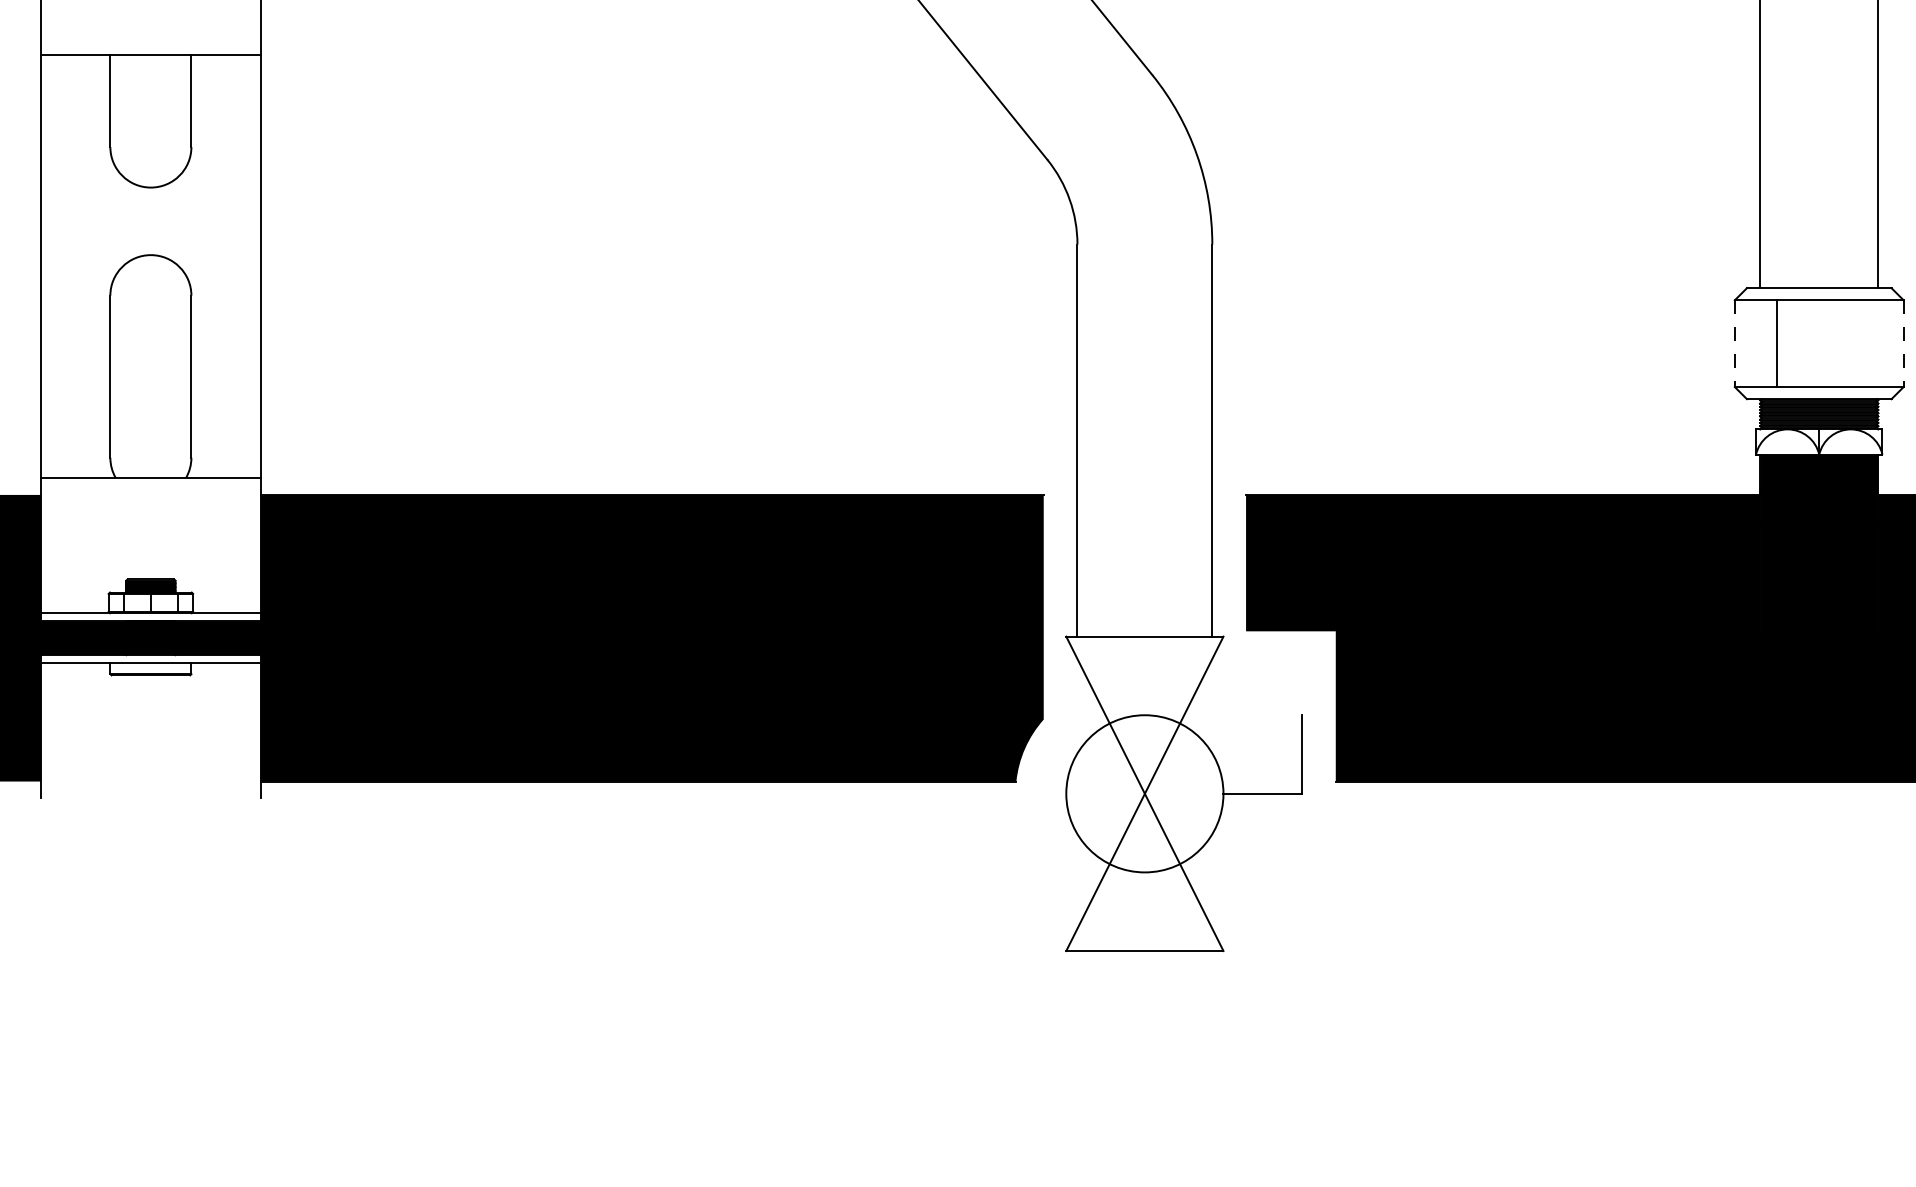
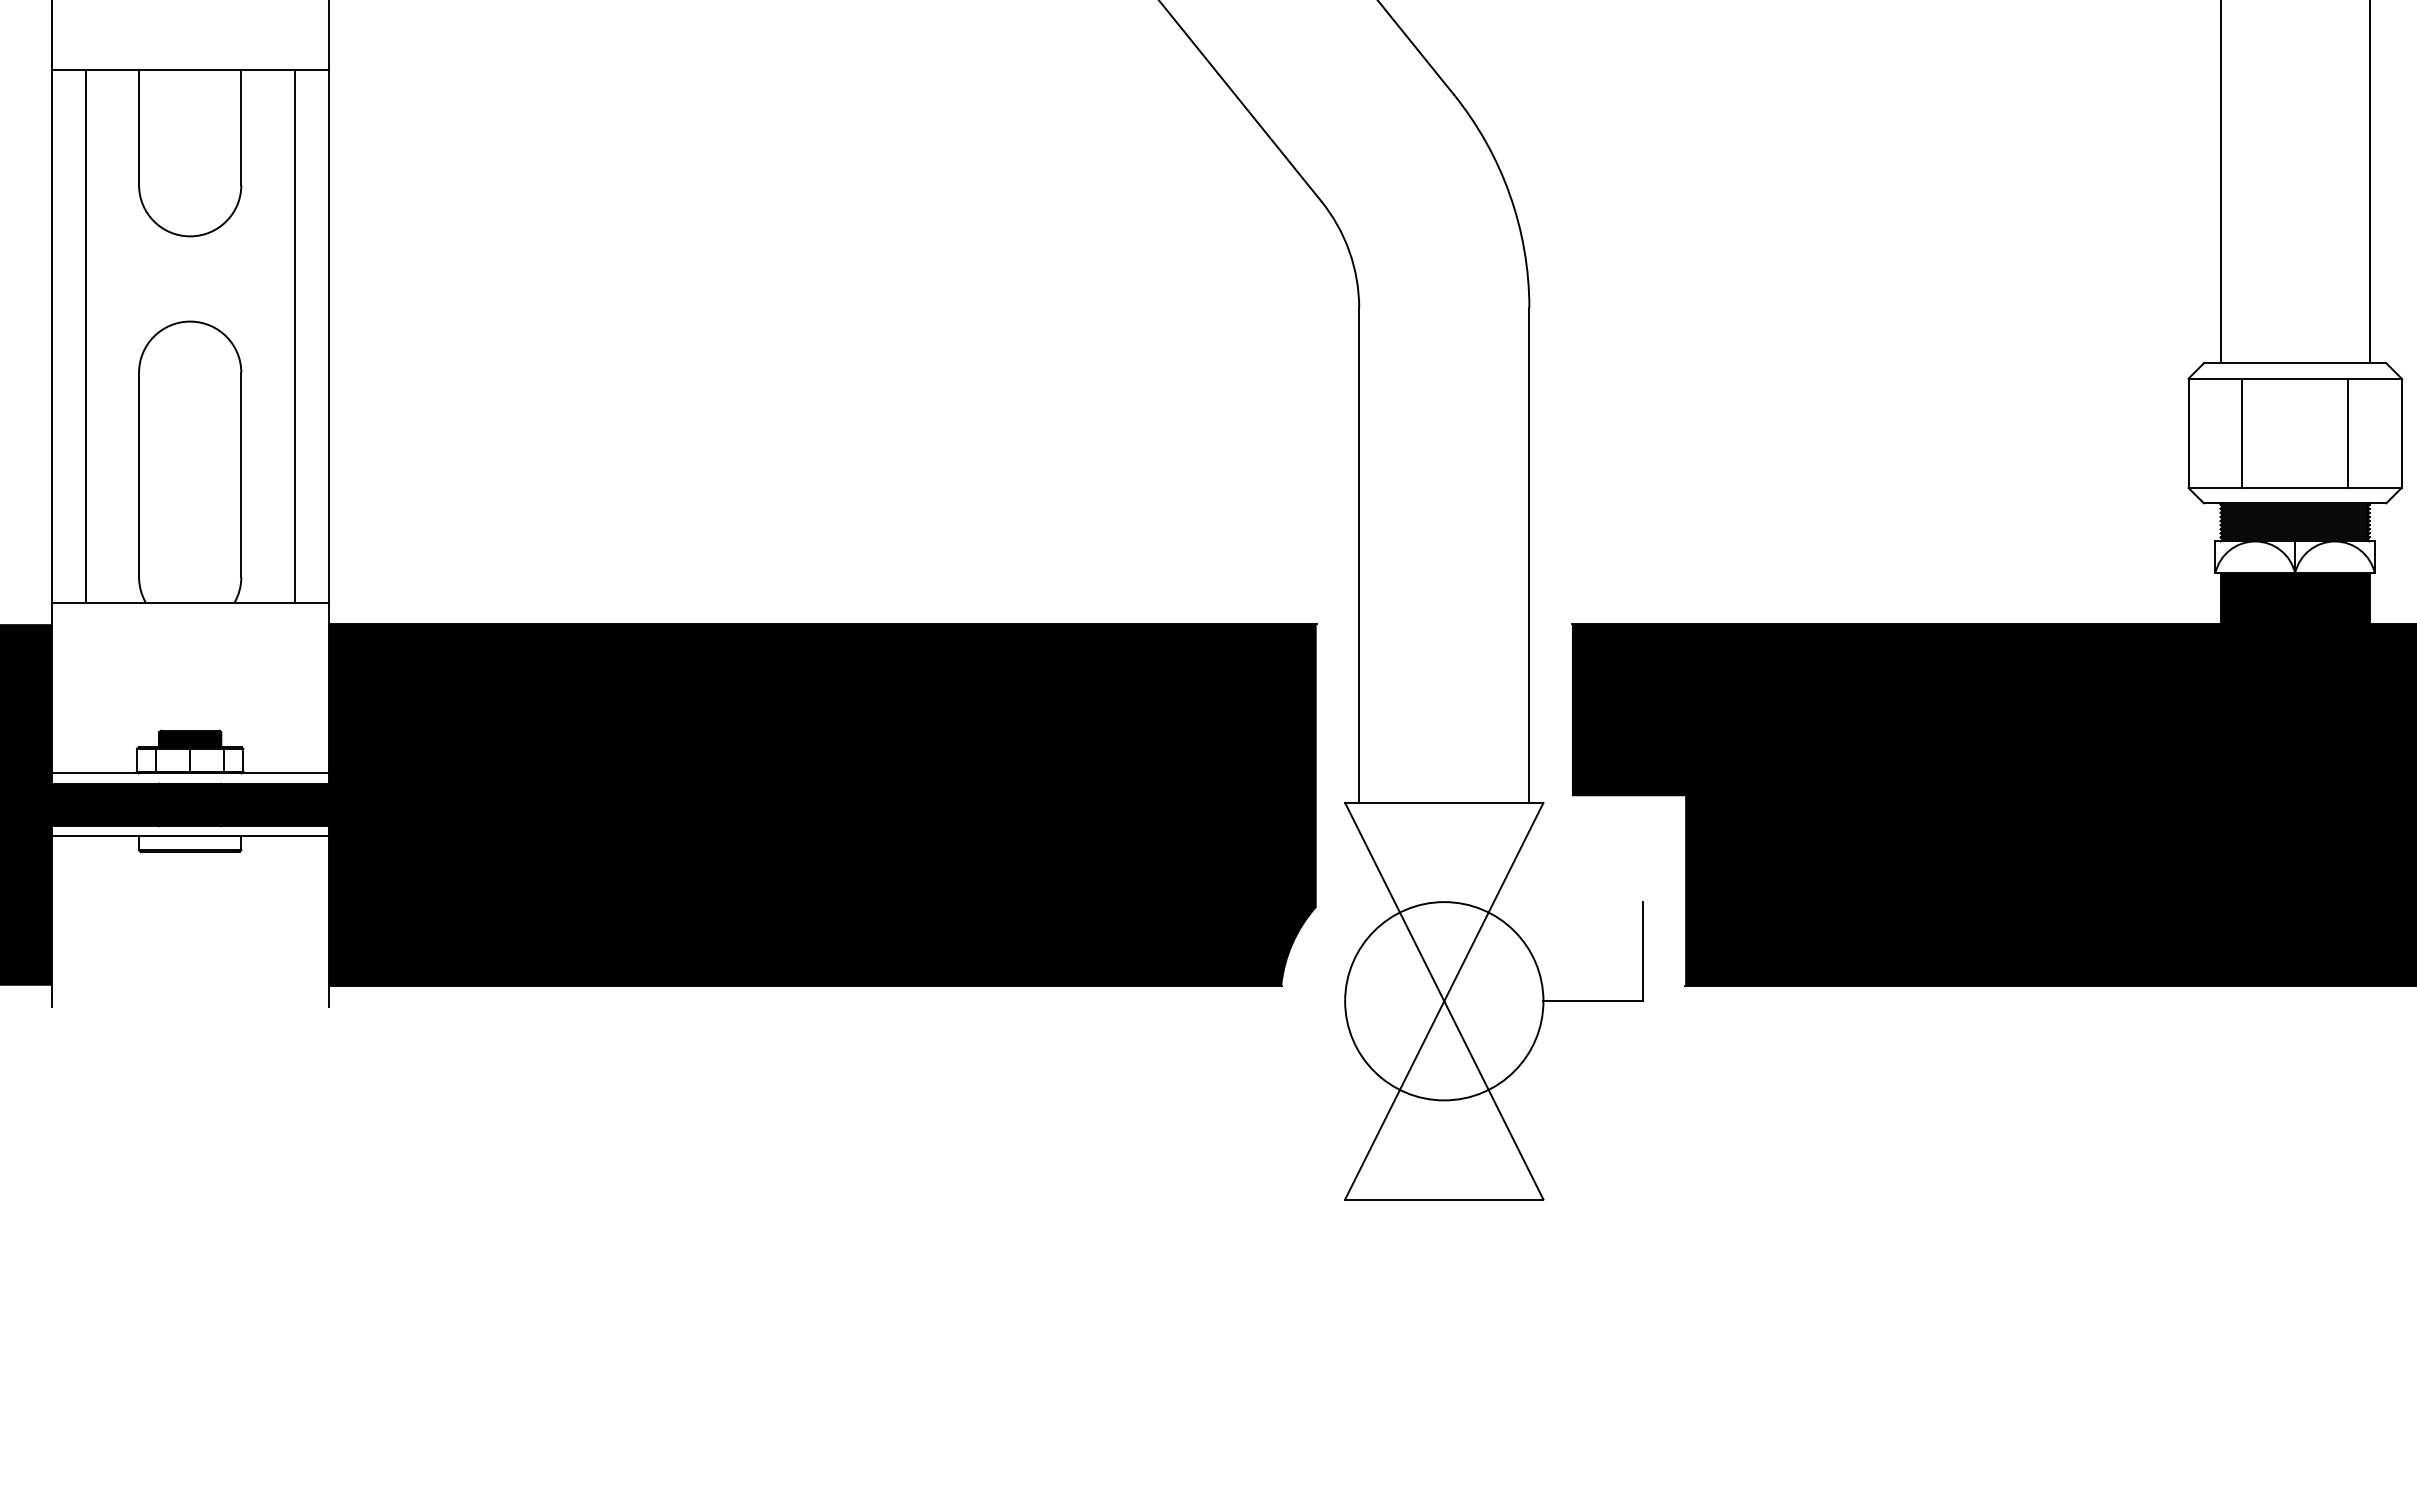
line: (67, 266) -> (85, 335), added
line: (233, 266) -> (294, 335), added
line: (1734, 343) -> (2188, 433), dashed -> solid
line: (1861, 343) -> (2348, 433), added
line: (1903, 343) -> (2401, 433), dashed -> solid

